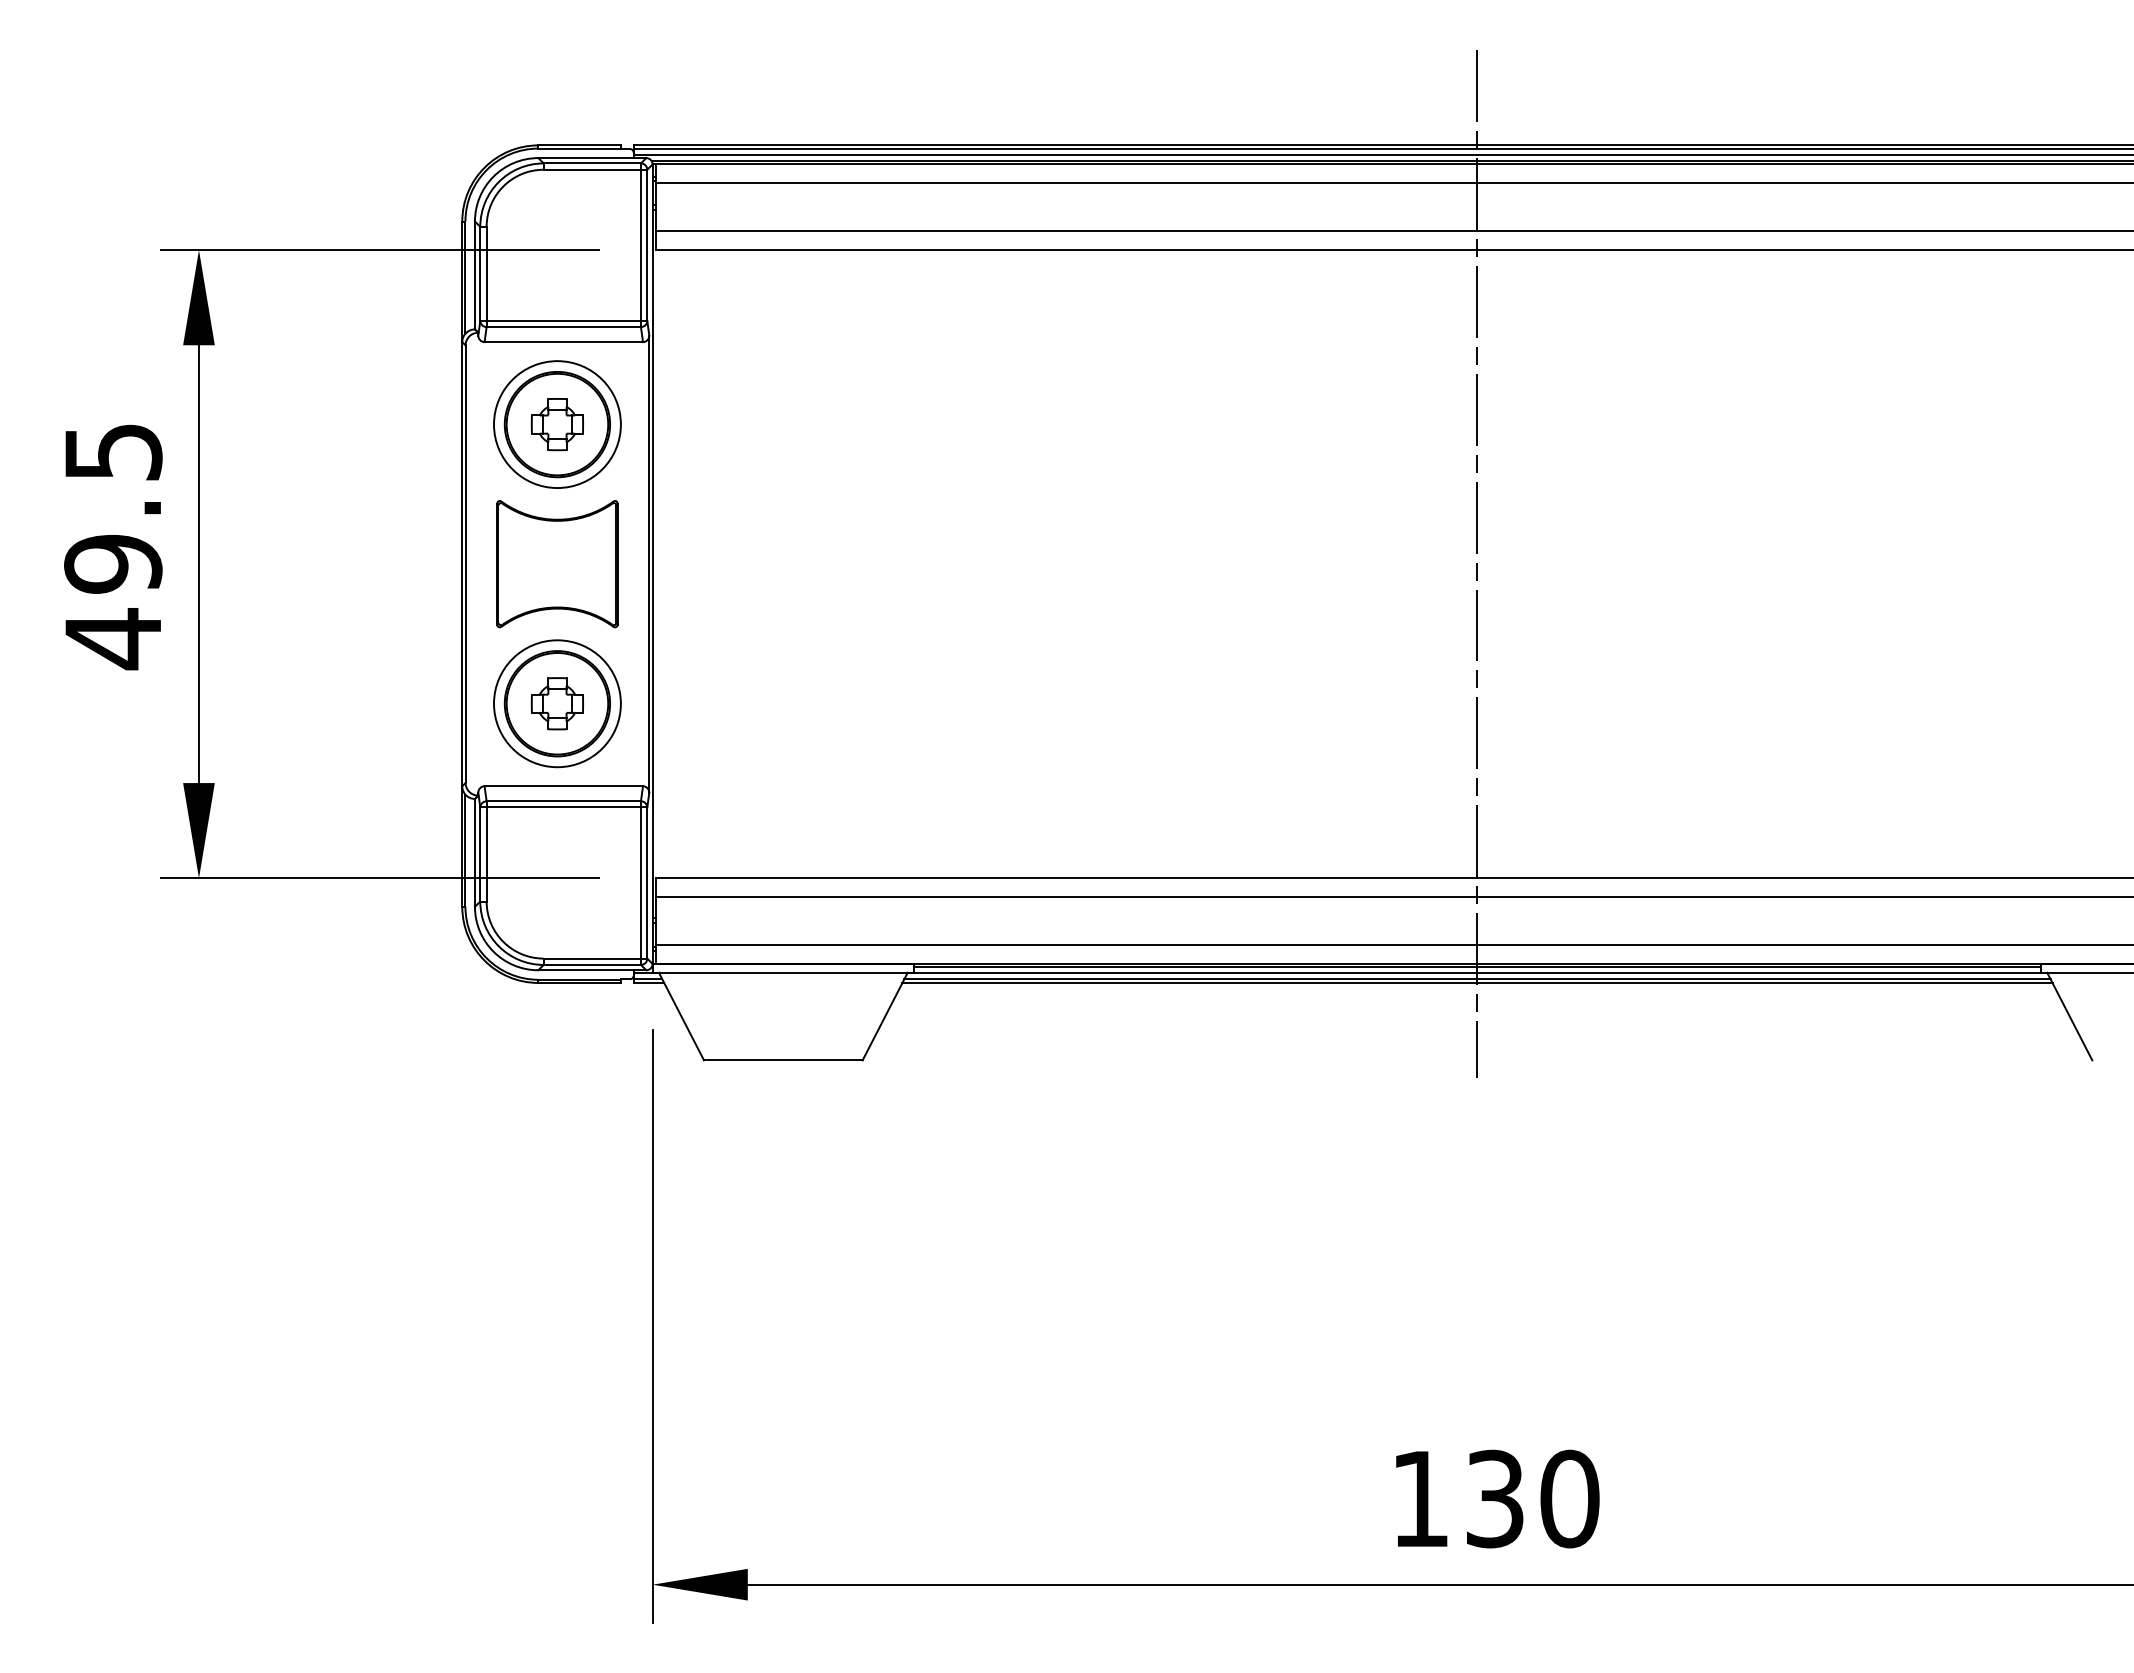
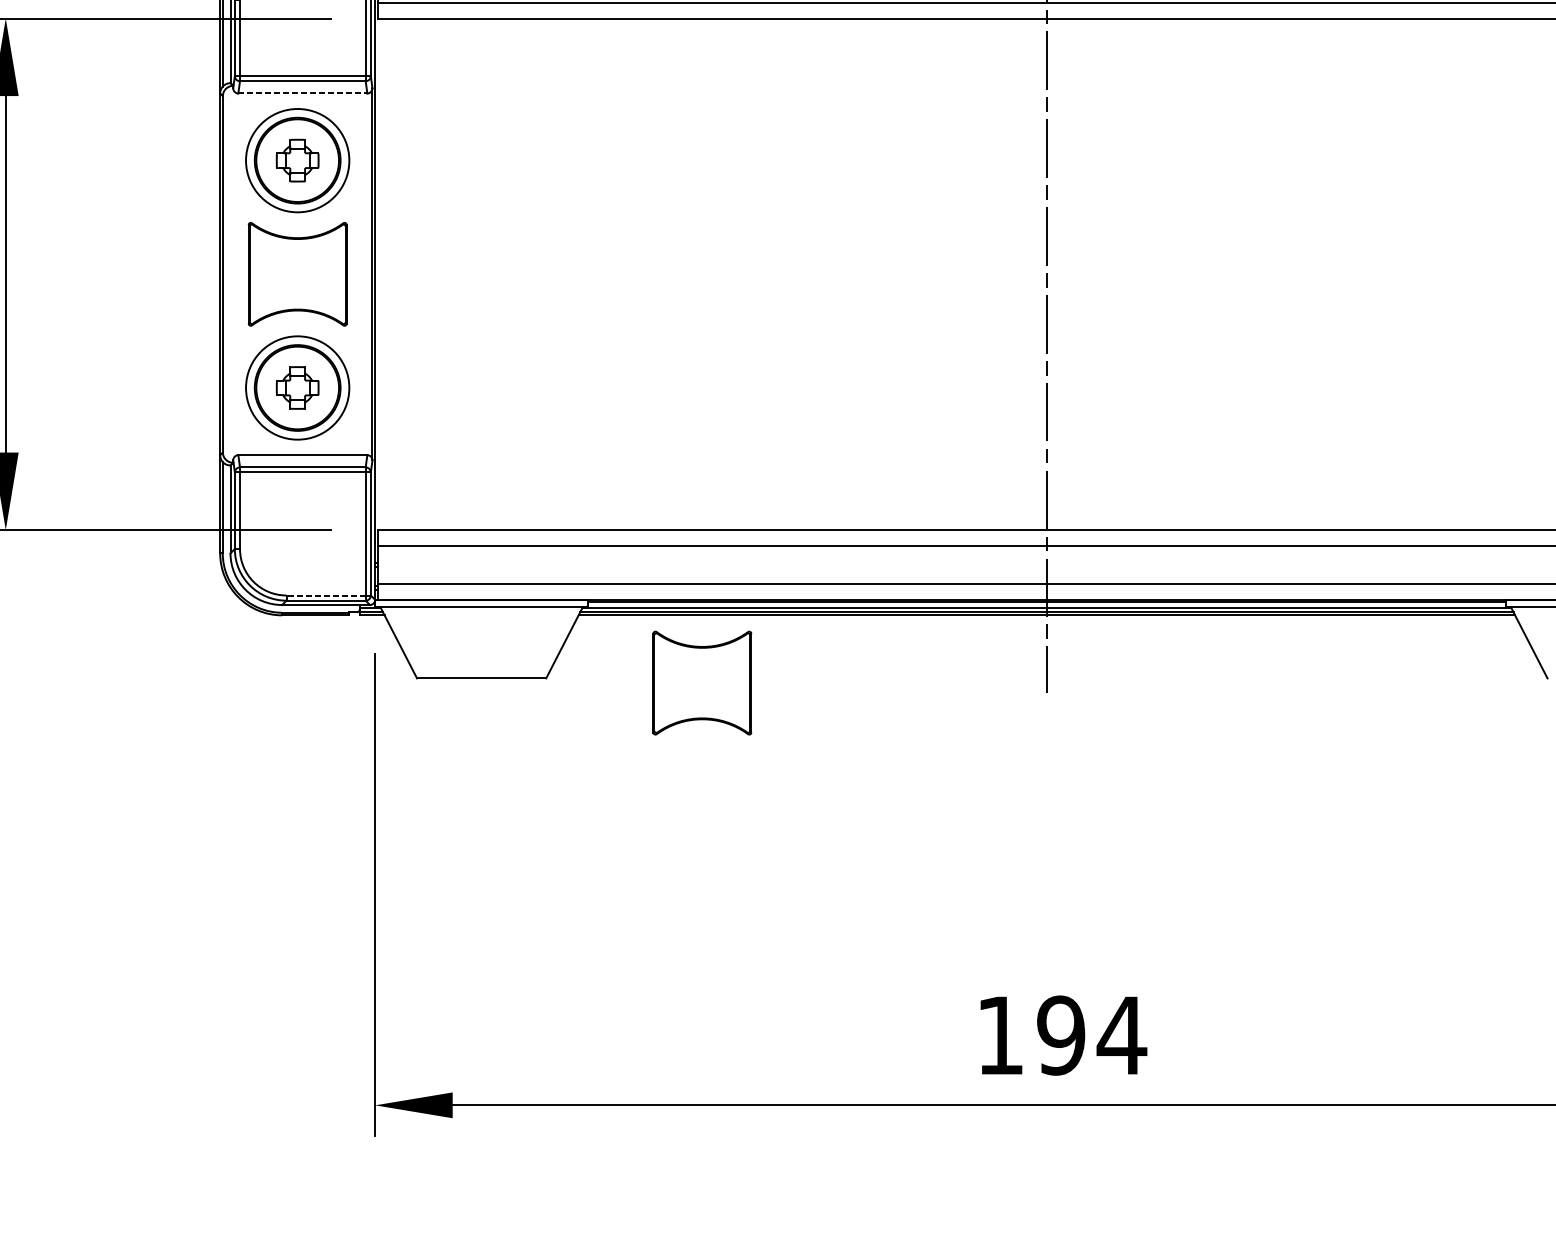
line: (564, 342) -> (303, 93), solid -> dashed
line: (592, 958) -> (326, 595), solid -> dashed
part: (1054, 1066) -> (702, 683), added
text: (1532, 1498) -> (1091, 1035), 130 -> 194

